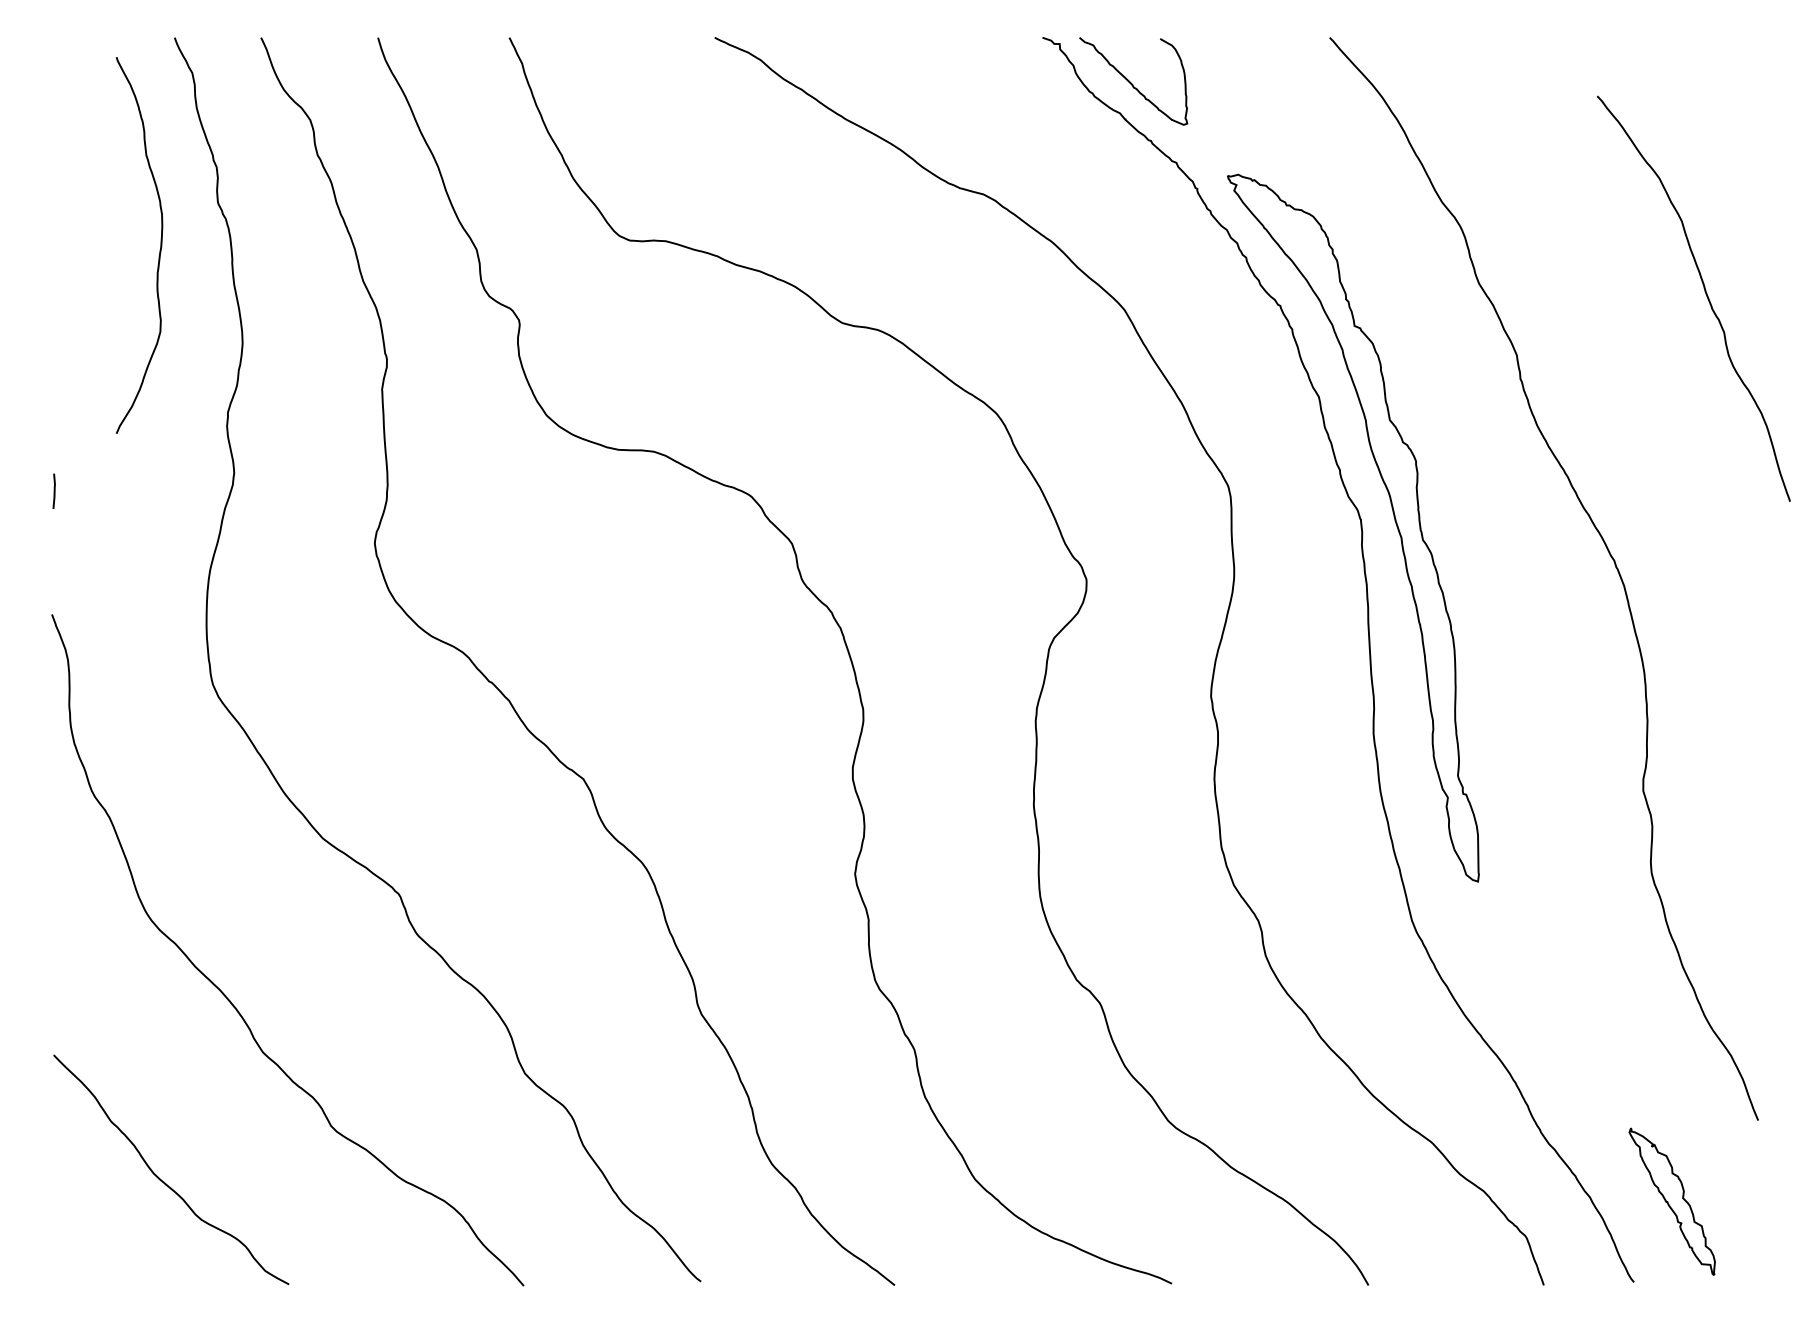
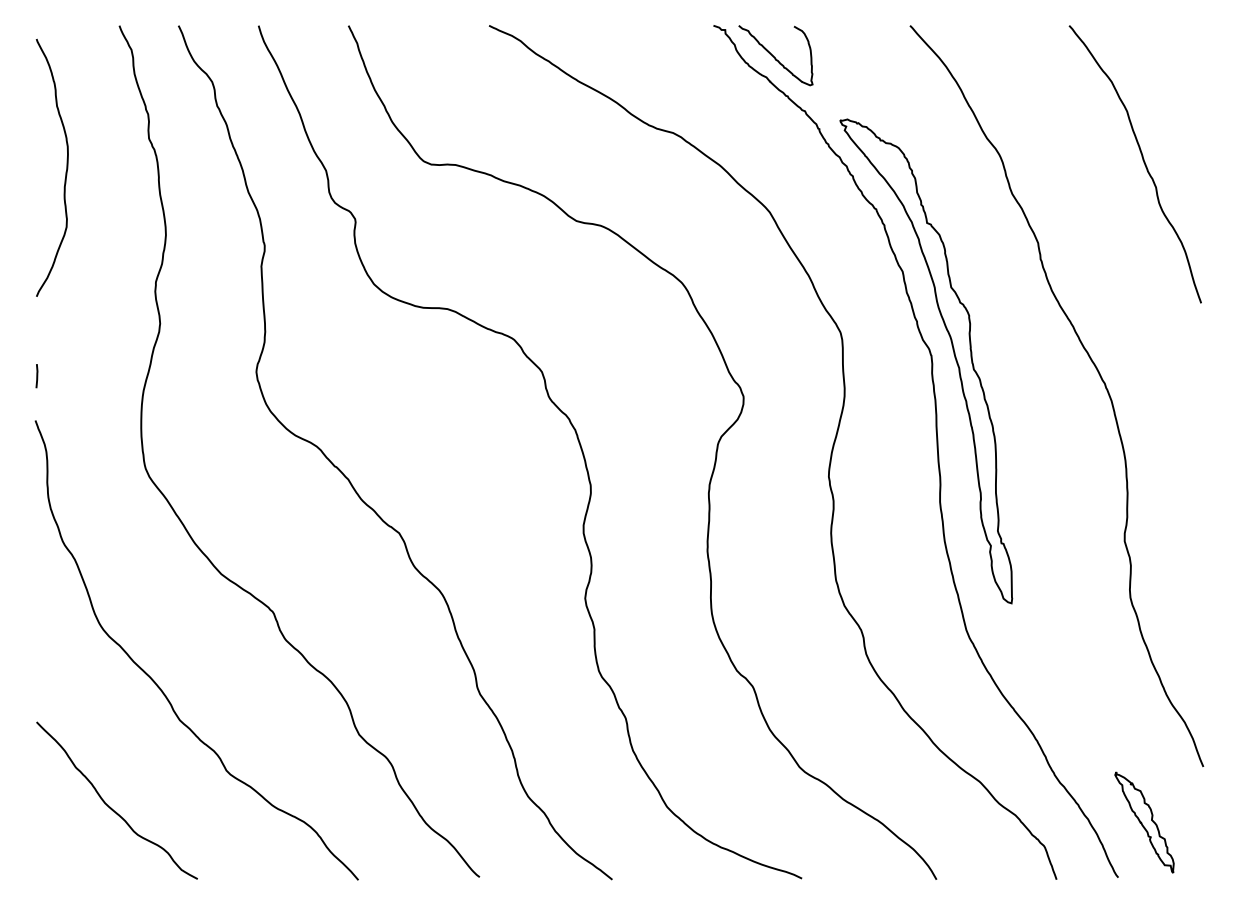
curve: (158, 250) -> (65, 171), moved
curve: (1704, 293) -> (1142, 160), moved
line: (53, 491) -> (36, 376), moved

